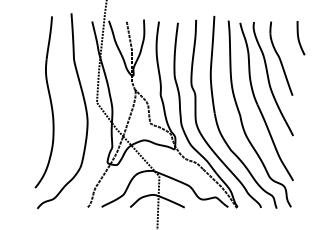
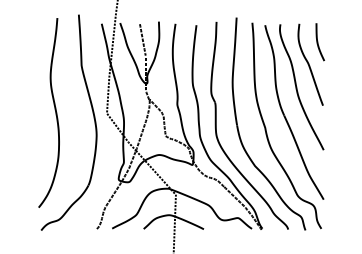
curve: (299, 38) -> (318, 42), moved

